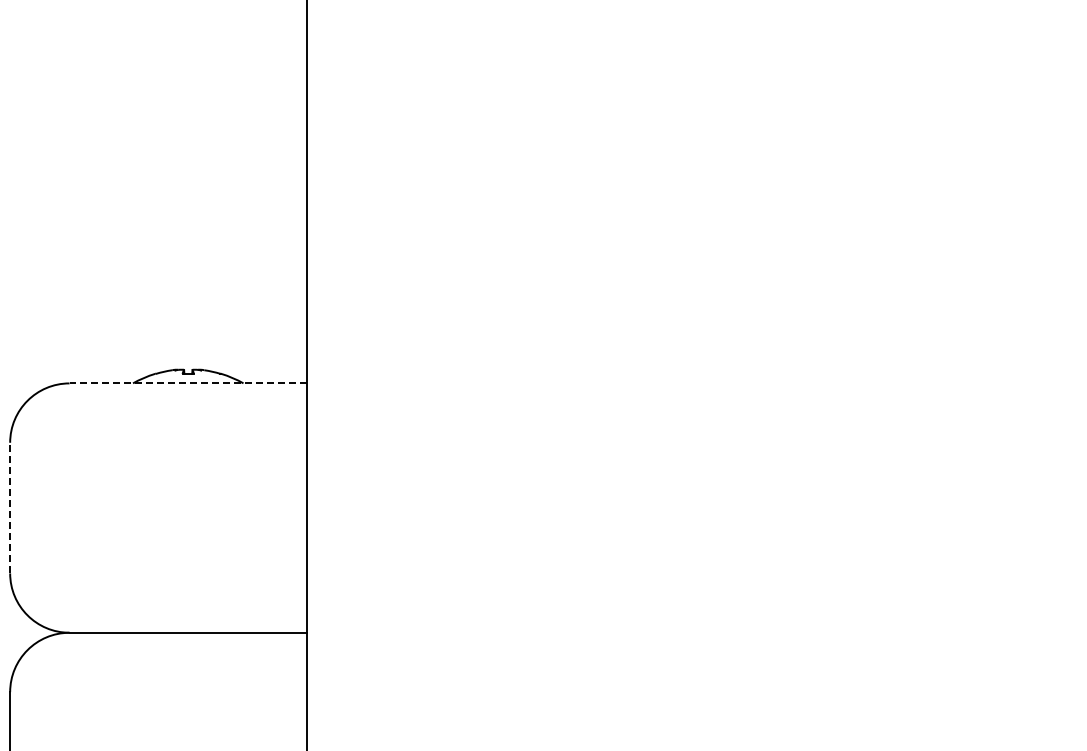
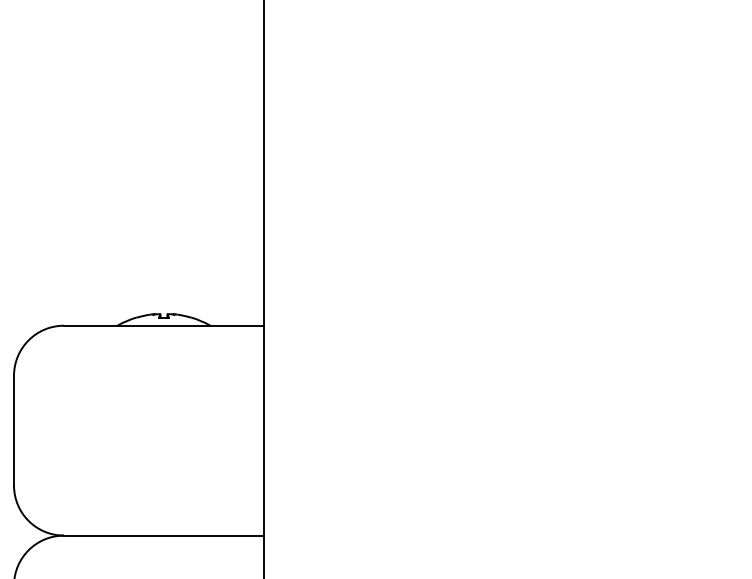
line: (188, 383) -> (164, 325), dashed -> solid
line: (10, 507) -> (14, 430), dashed -> solid

